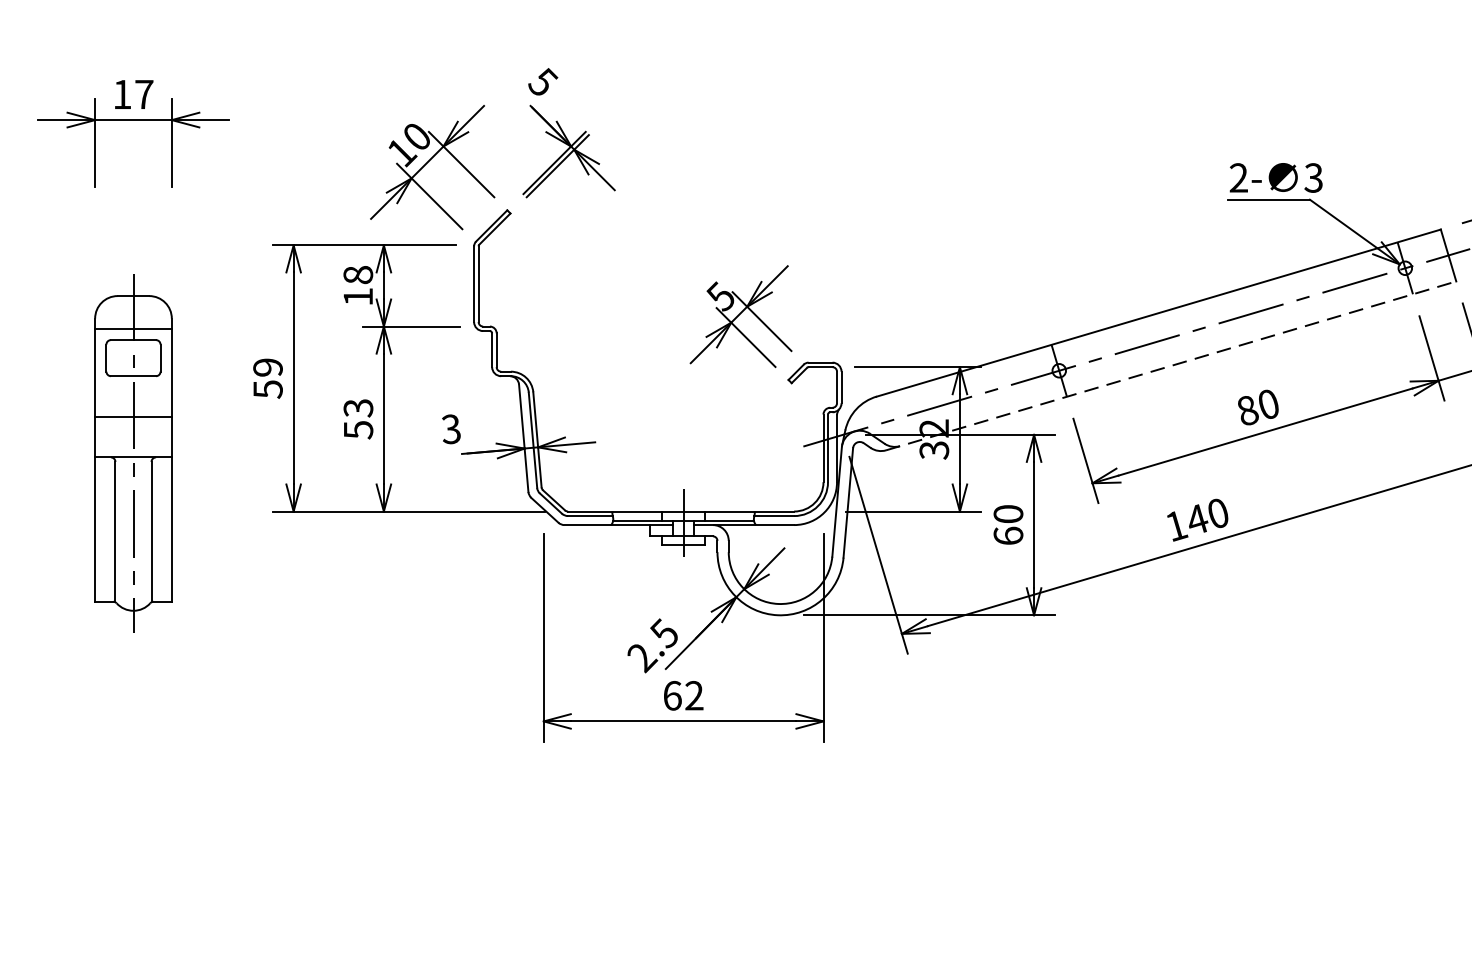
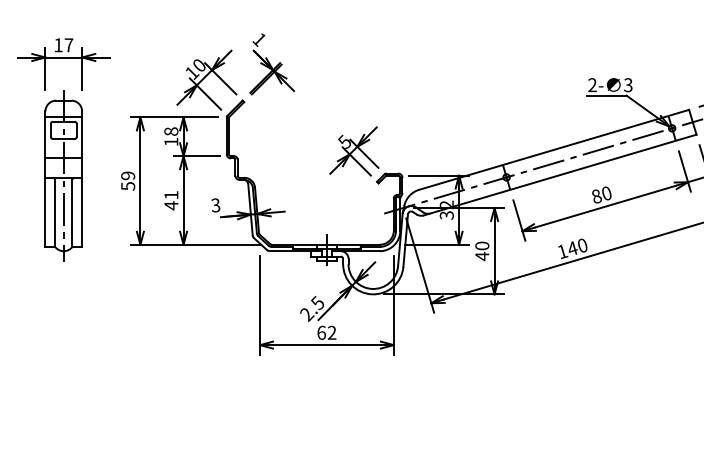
text: (542, 82) -> (259, 39), 5 -> 1
line: (1171, 364) -> (560, 174), dashed -> solid
text: (358, 419) -> (171, 200), 53 -> 41
part: (132, 452) -> (63, 175), moved
text: (1008, 536) -> (482, 256), 60 -> 40

